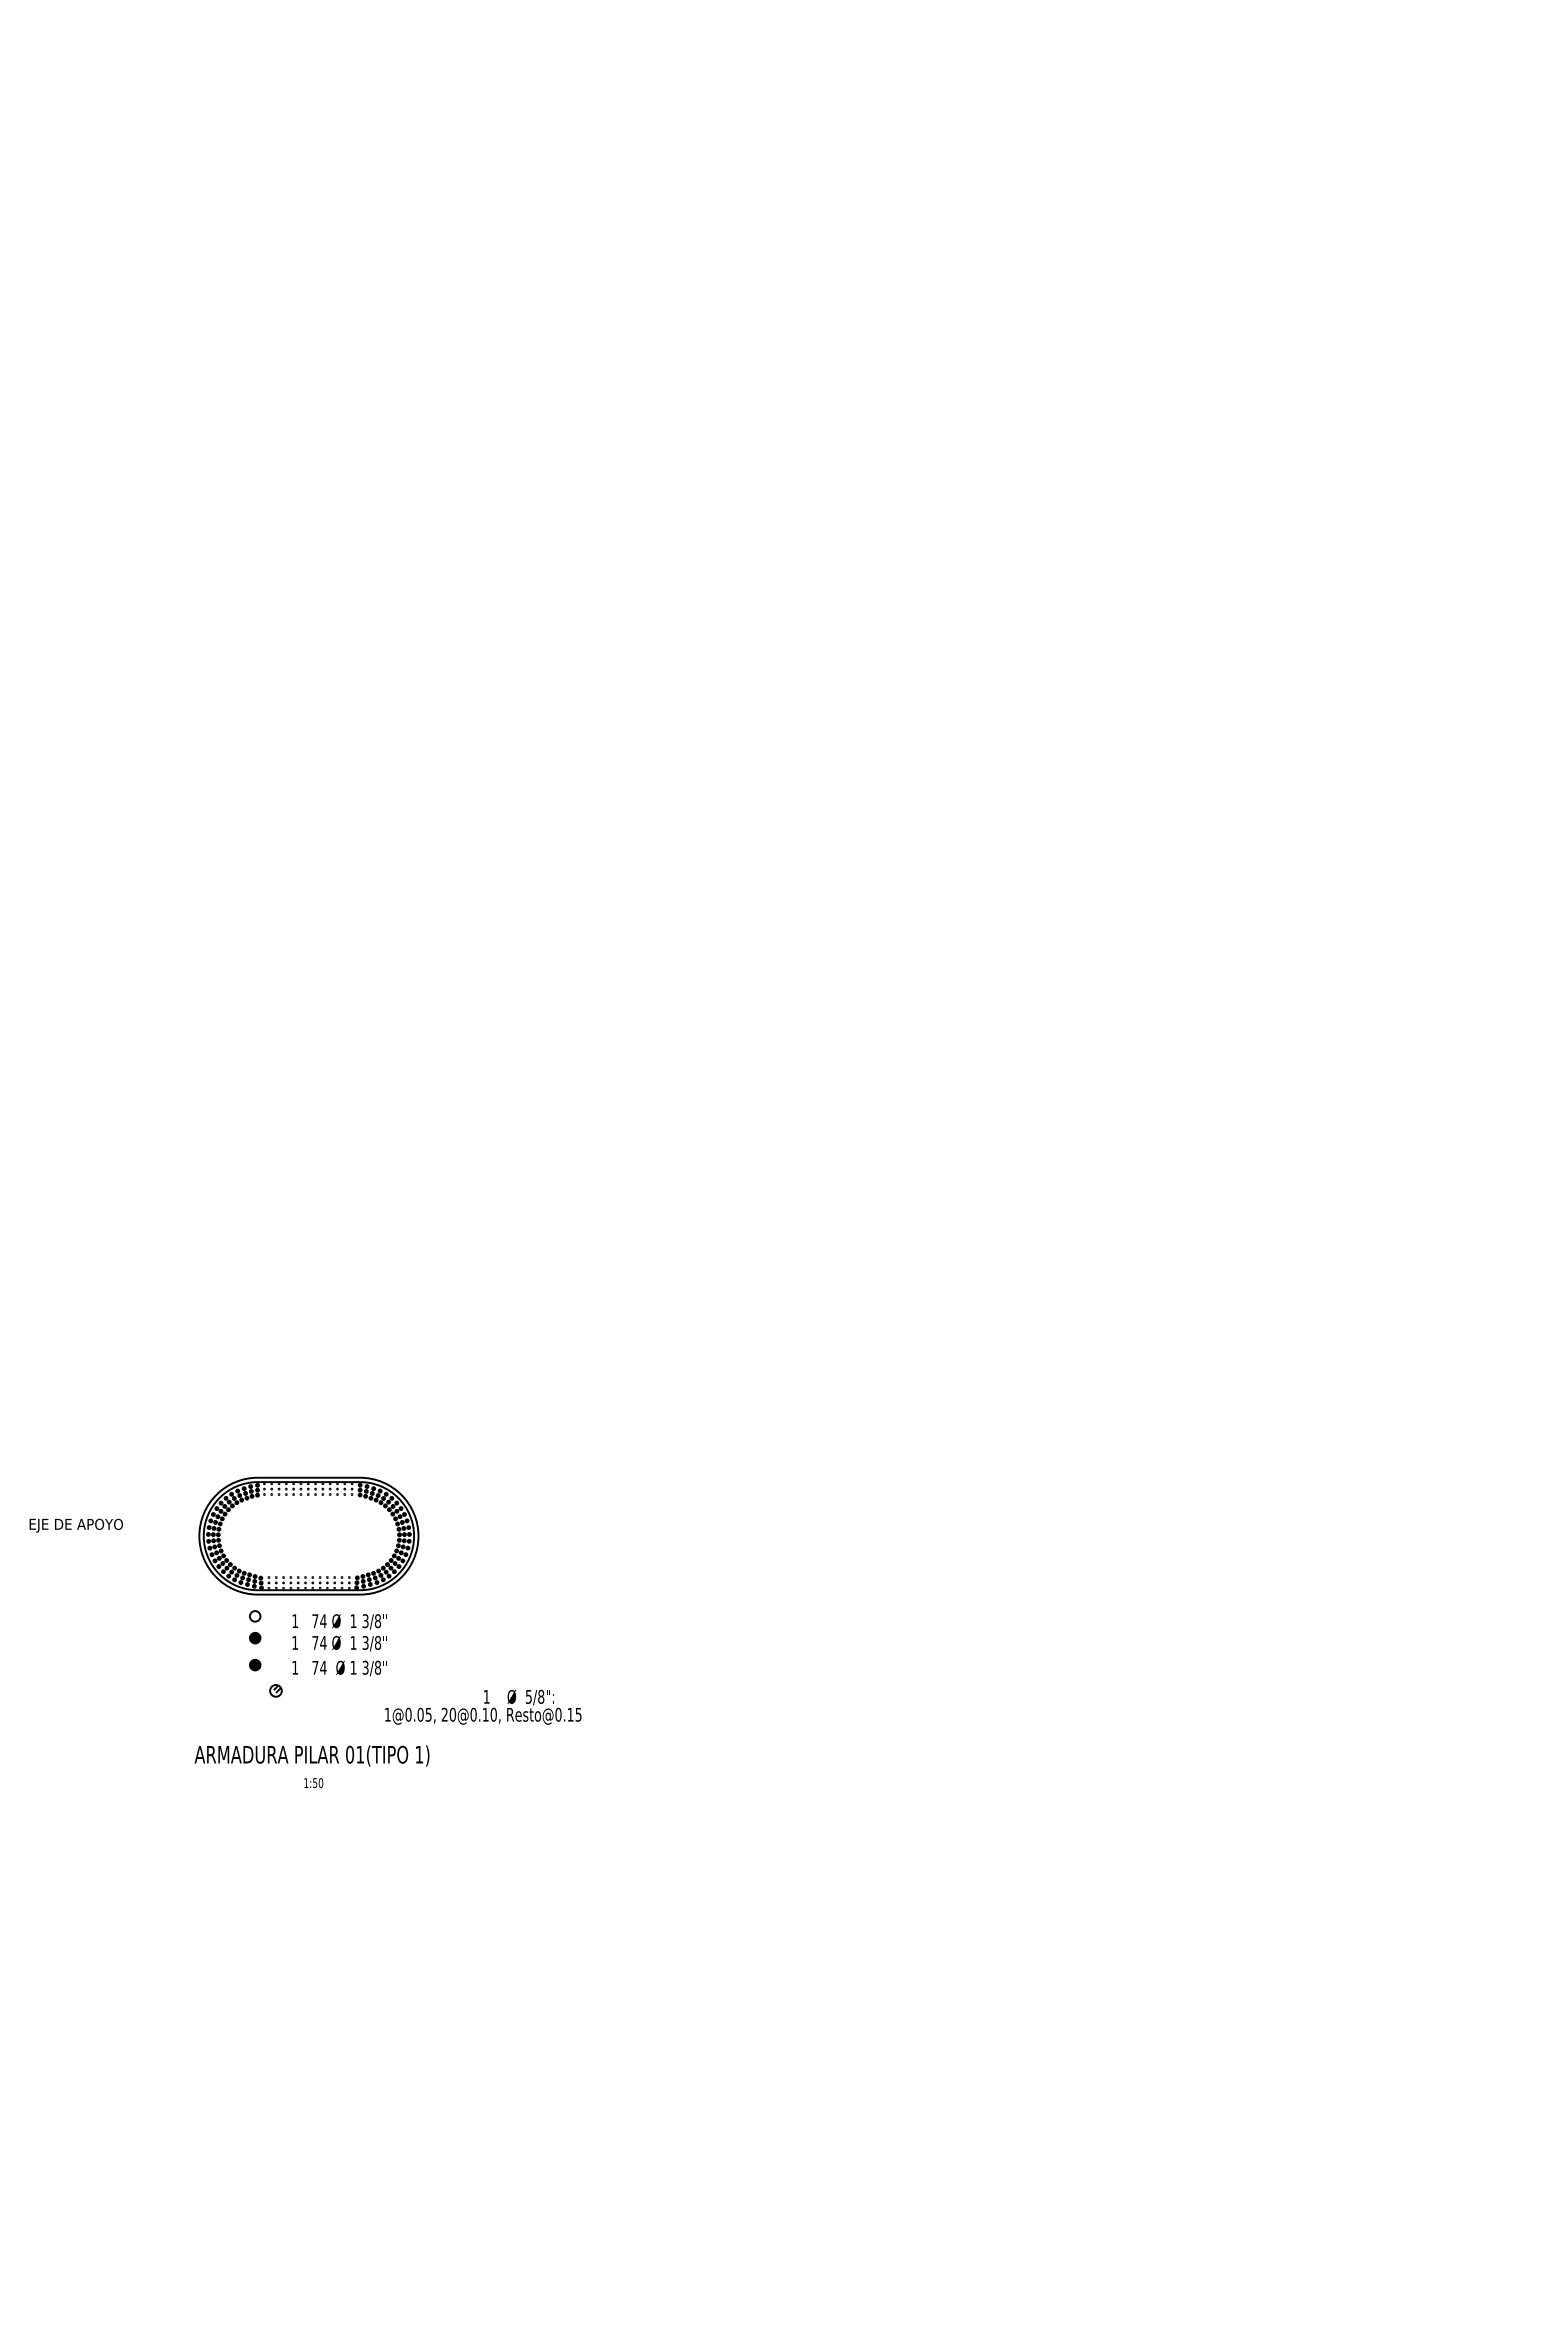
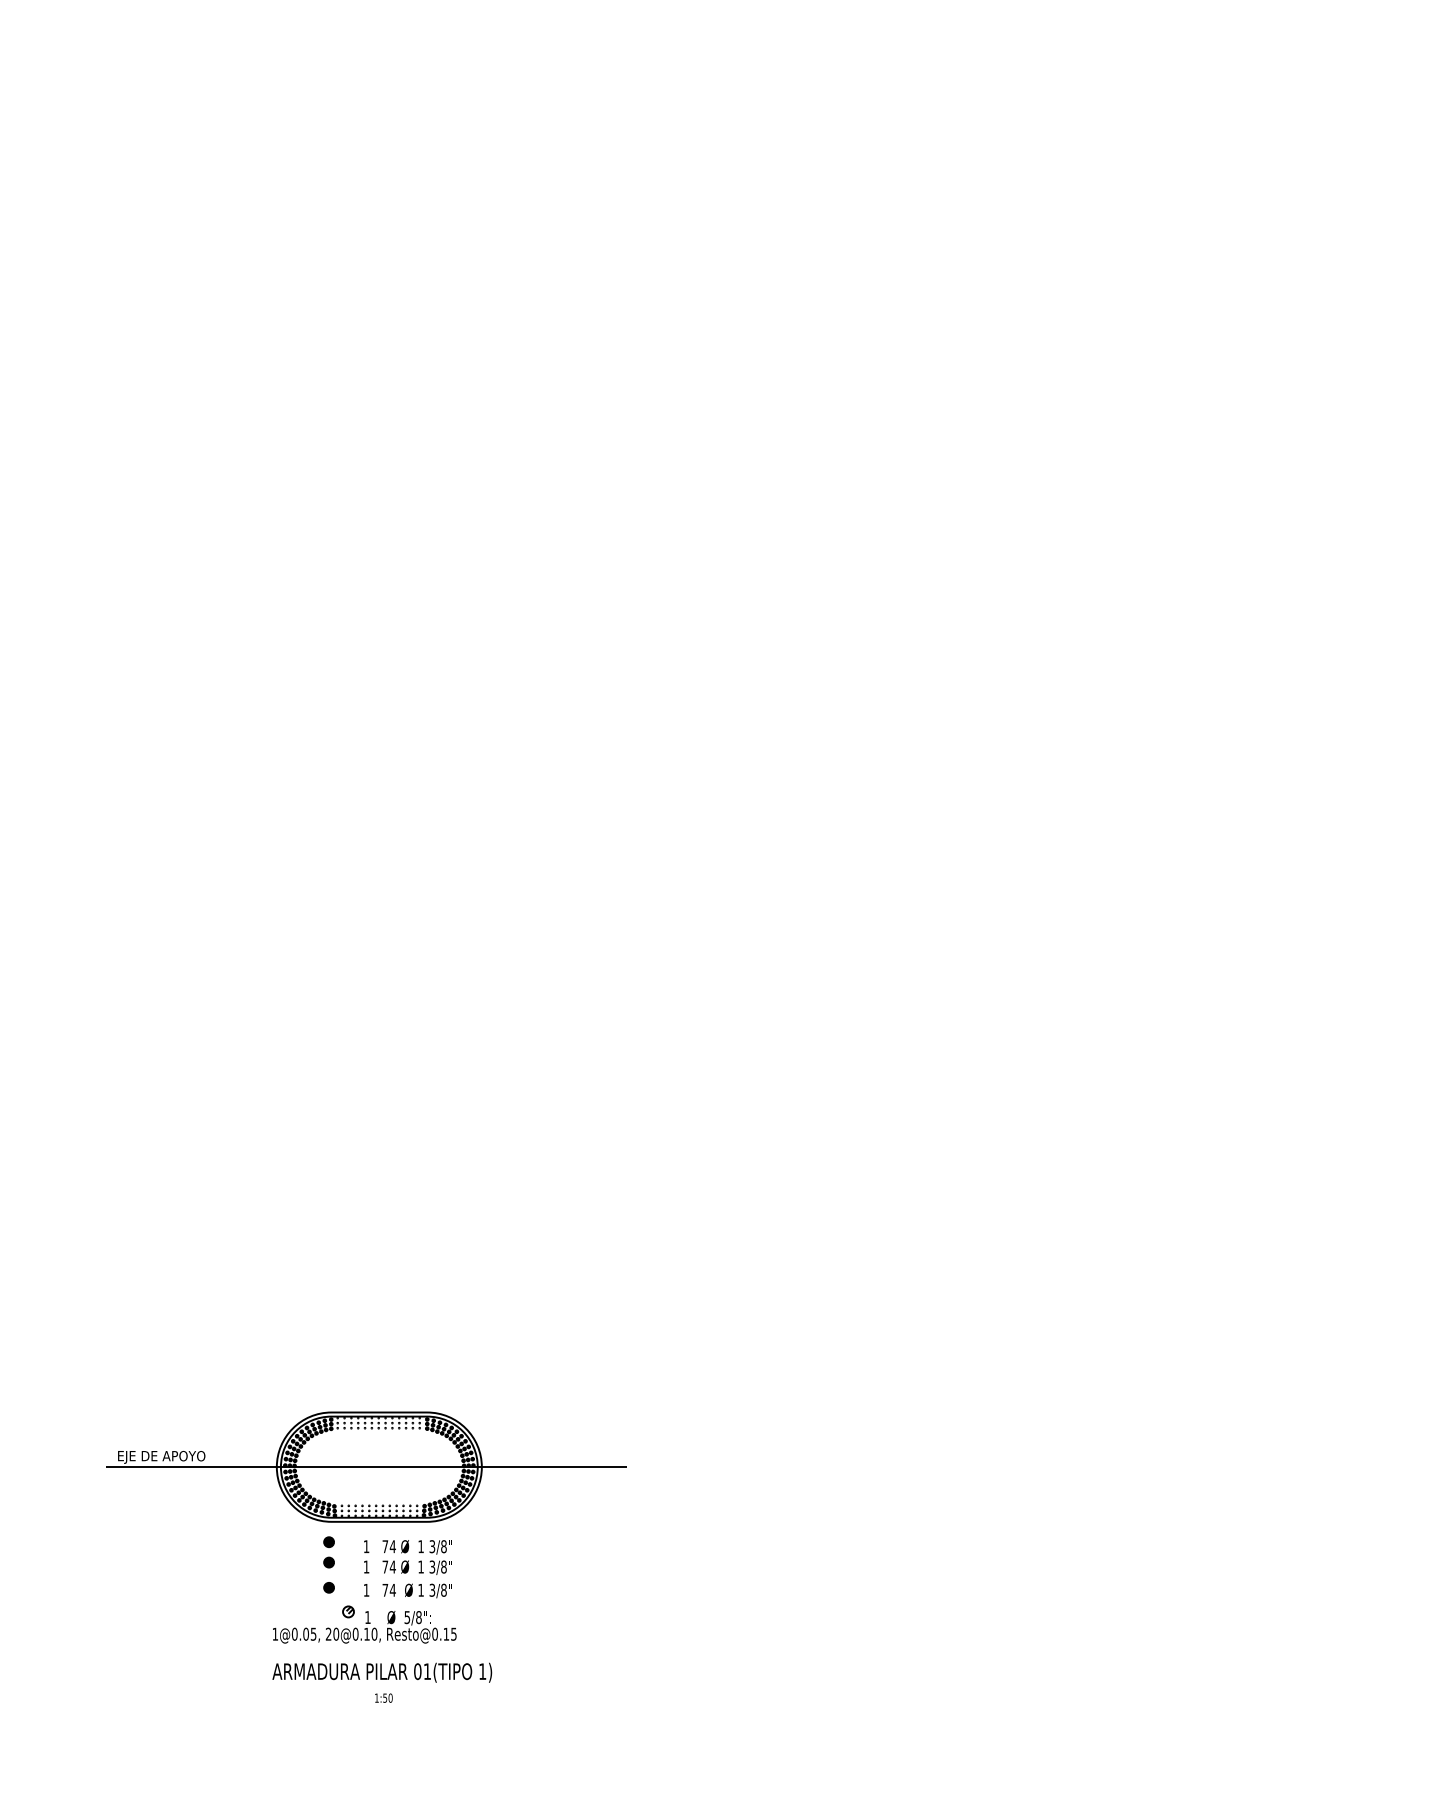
line: (294, 1536) -> (365, 1467), added
fill: (254, 1616) -> (328, 1542), added
text: (483, 1706) -> (364, 1626), moved

